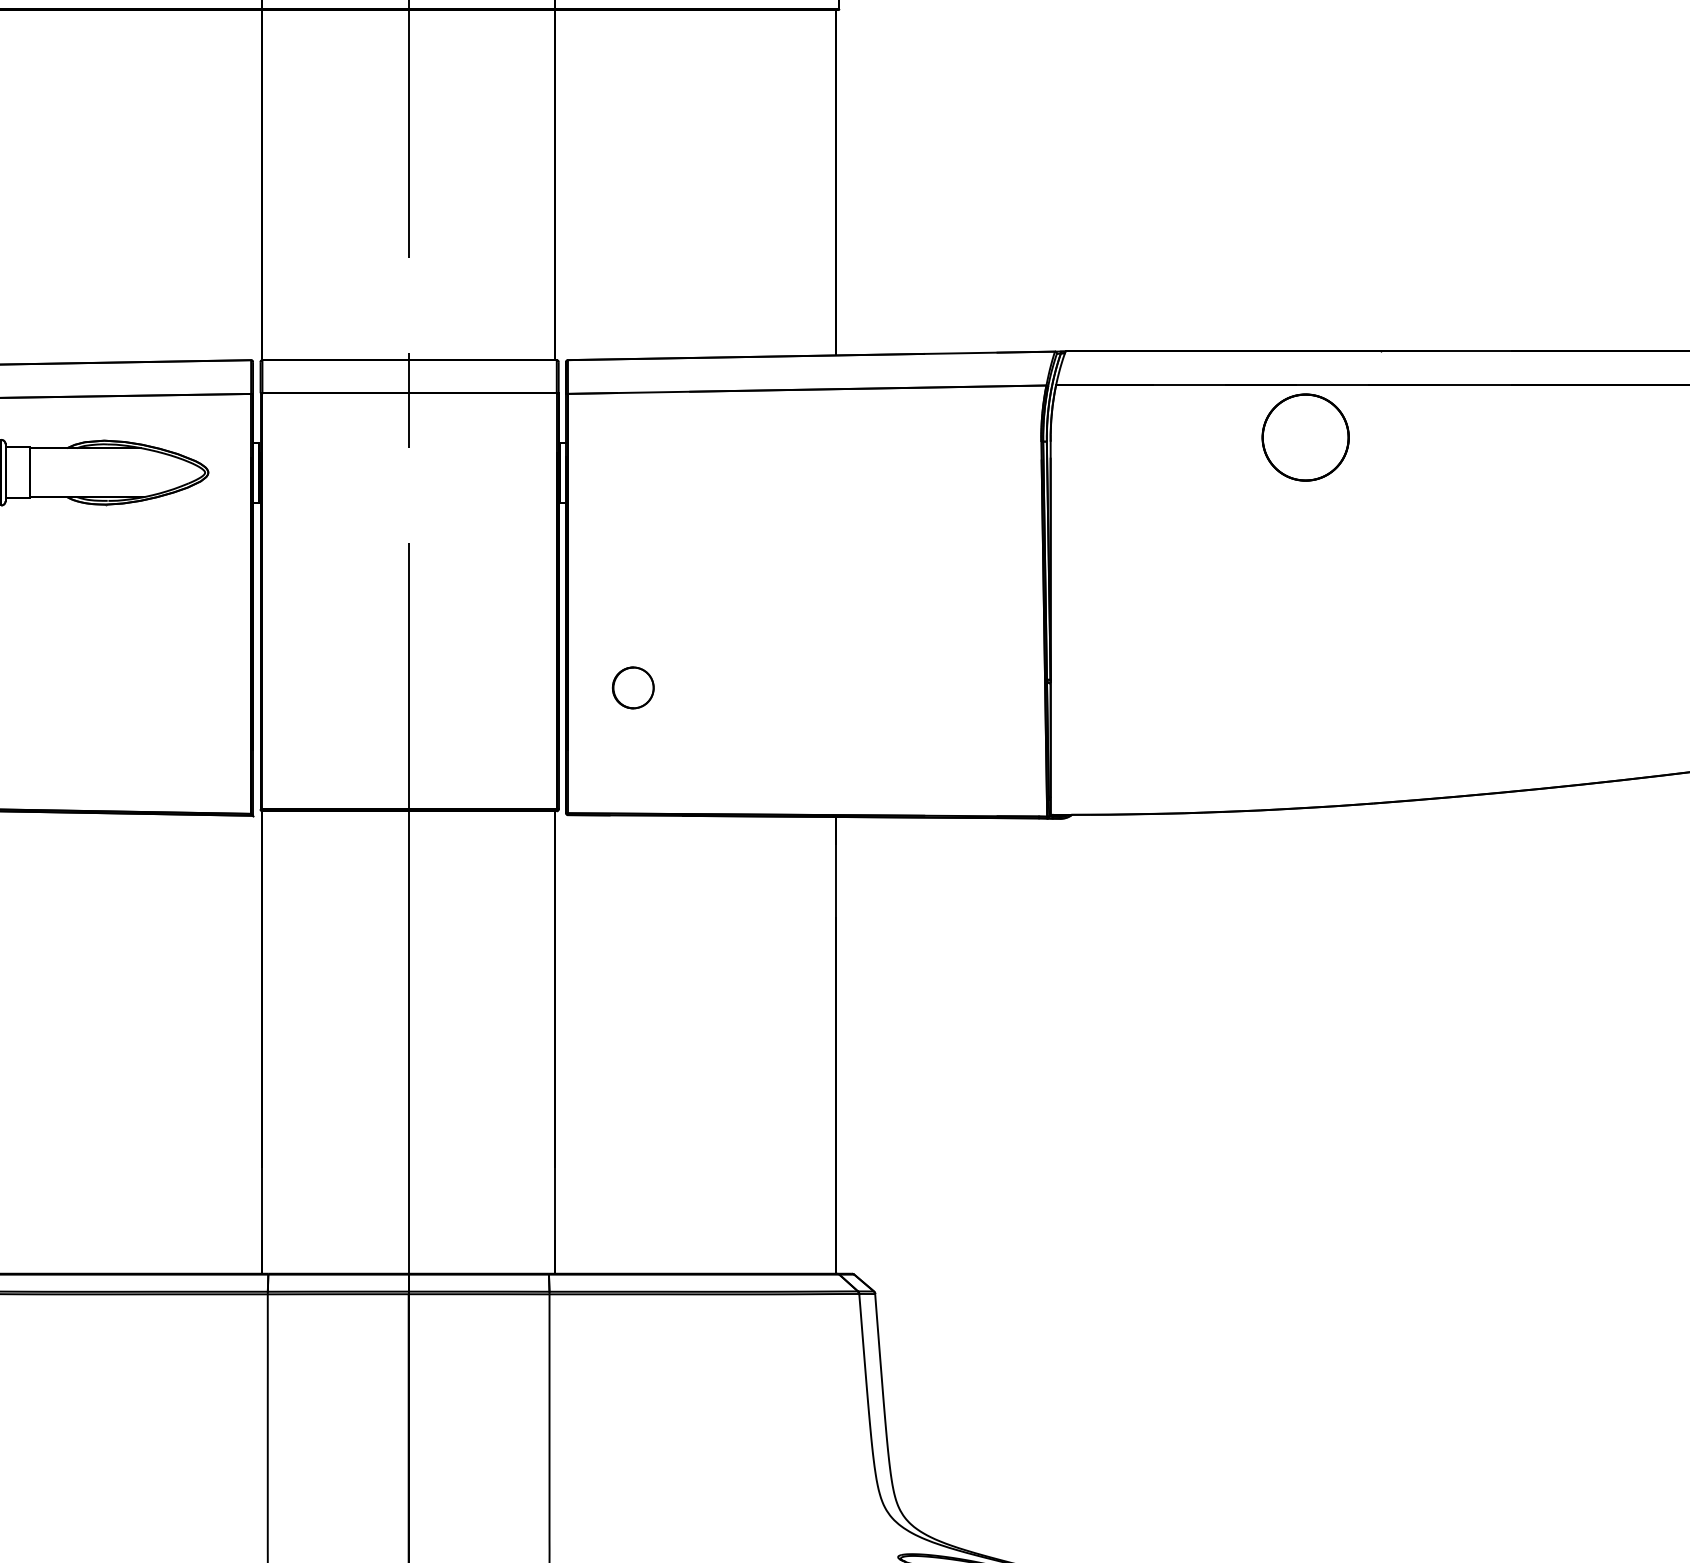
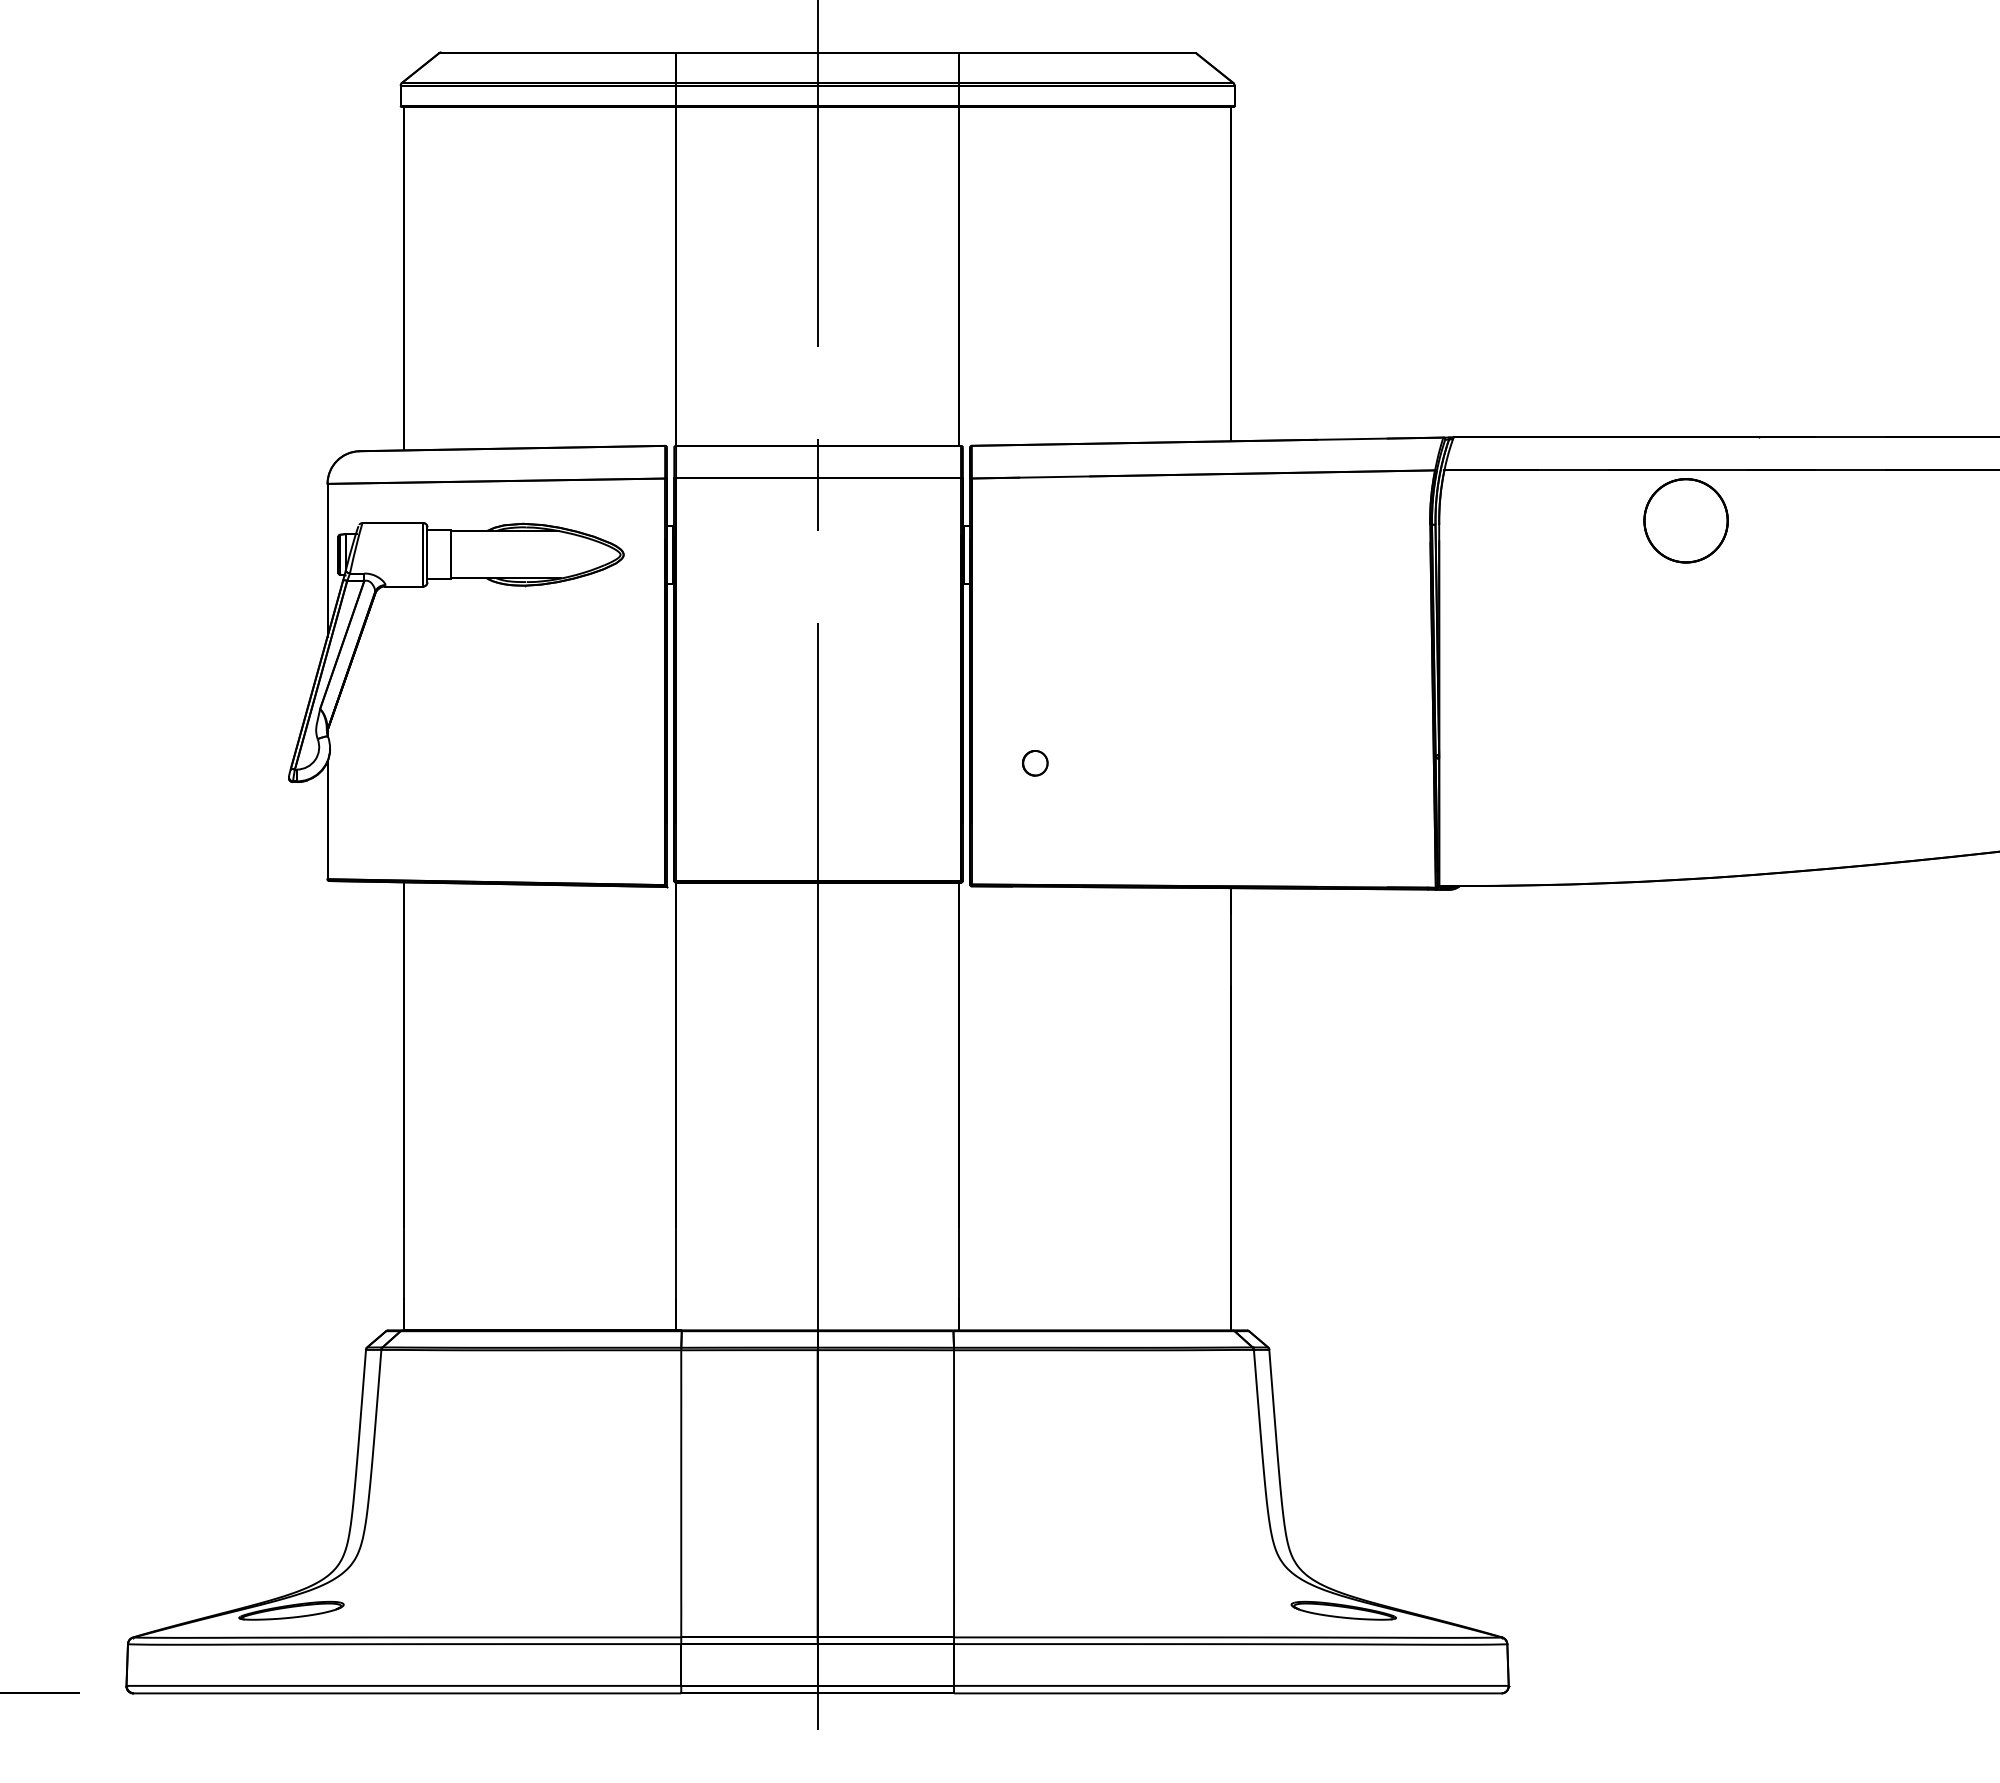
circle: (633, 688) -> (1035, 763), size x0.62

